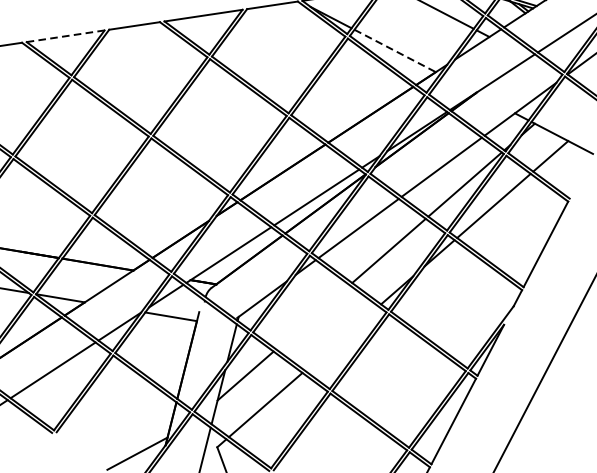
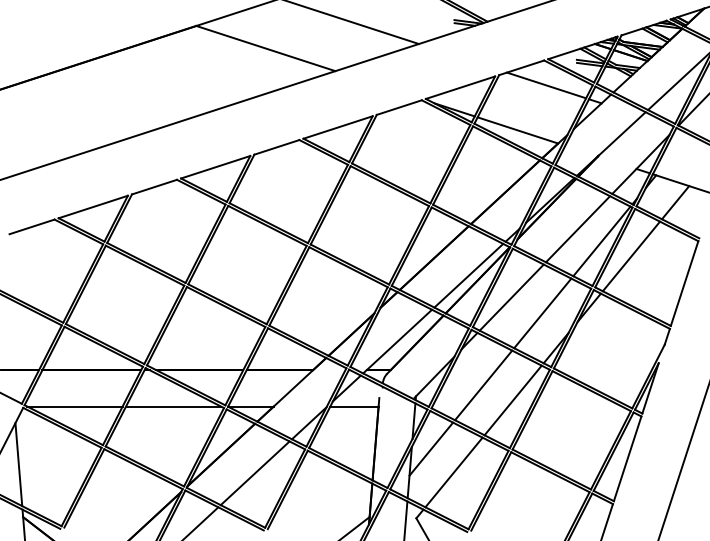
line: (66, 36) -> (216, 167), dashed -> solid
line: (395, 51) -> (518, 130), dashed -> solid
line: (312, 317) -> (483, 385), added
line: (341, 338) -> (512, 400), added

